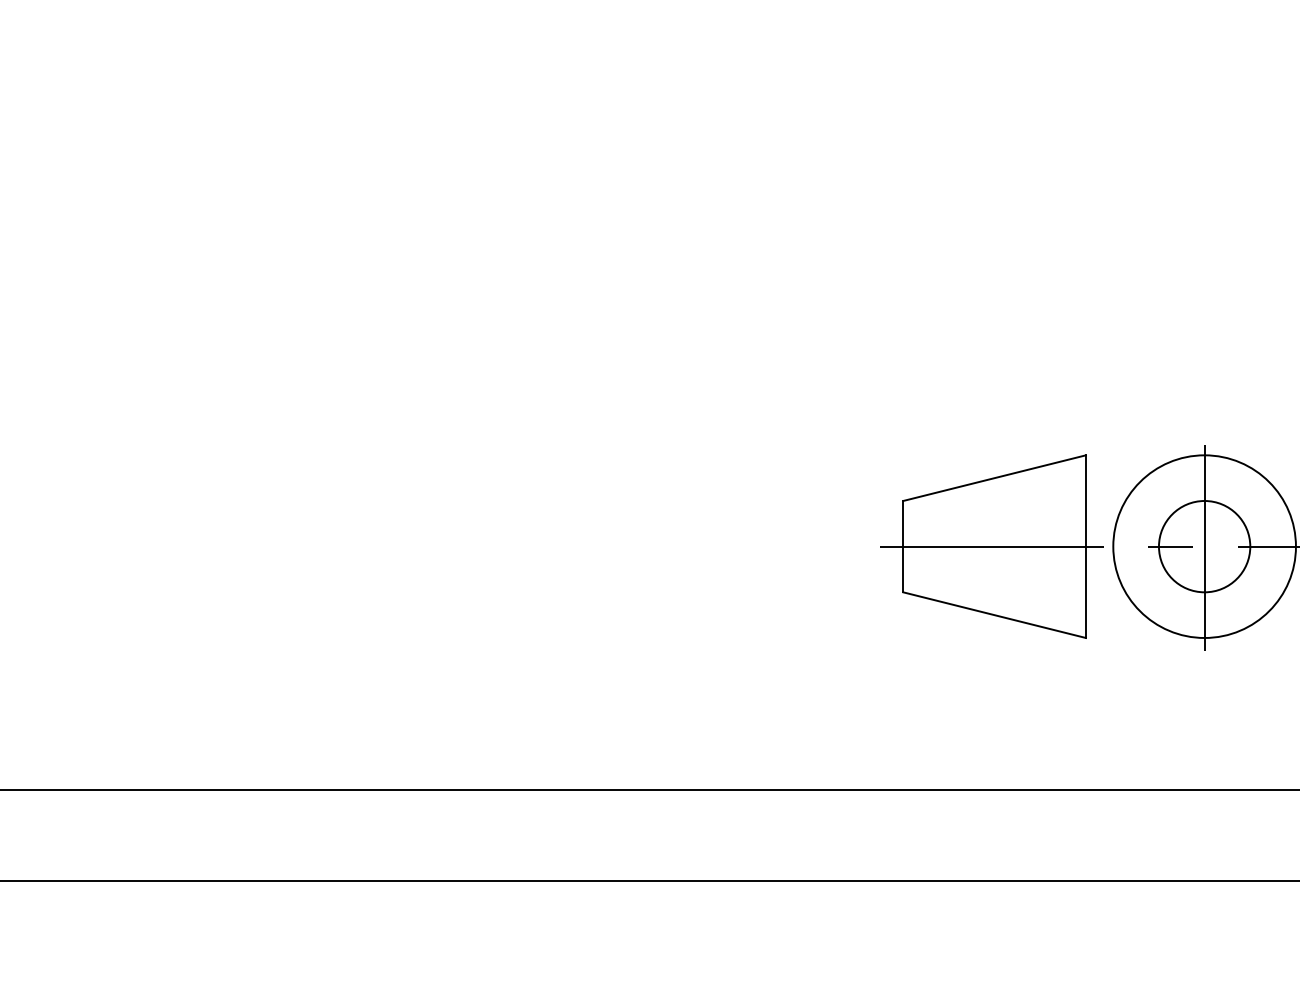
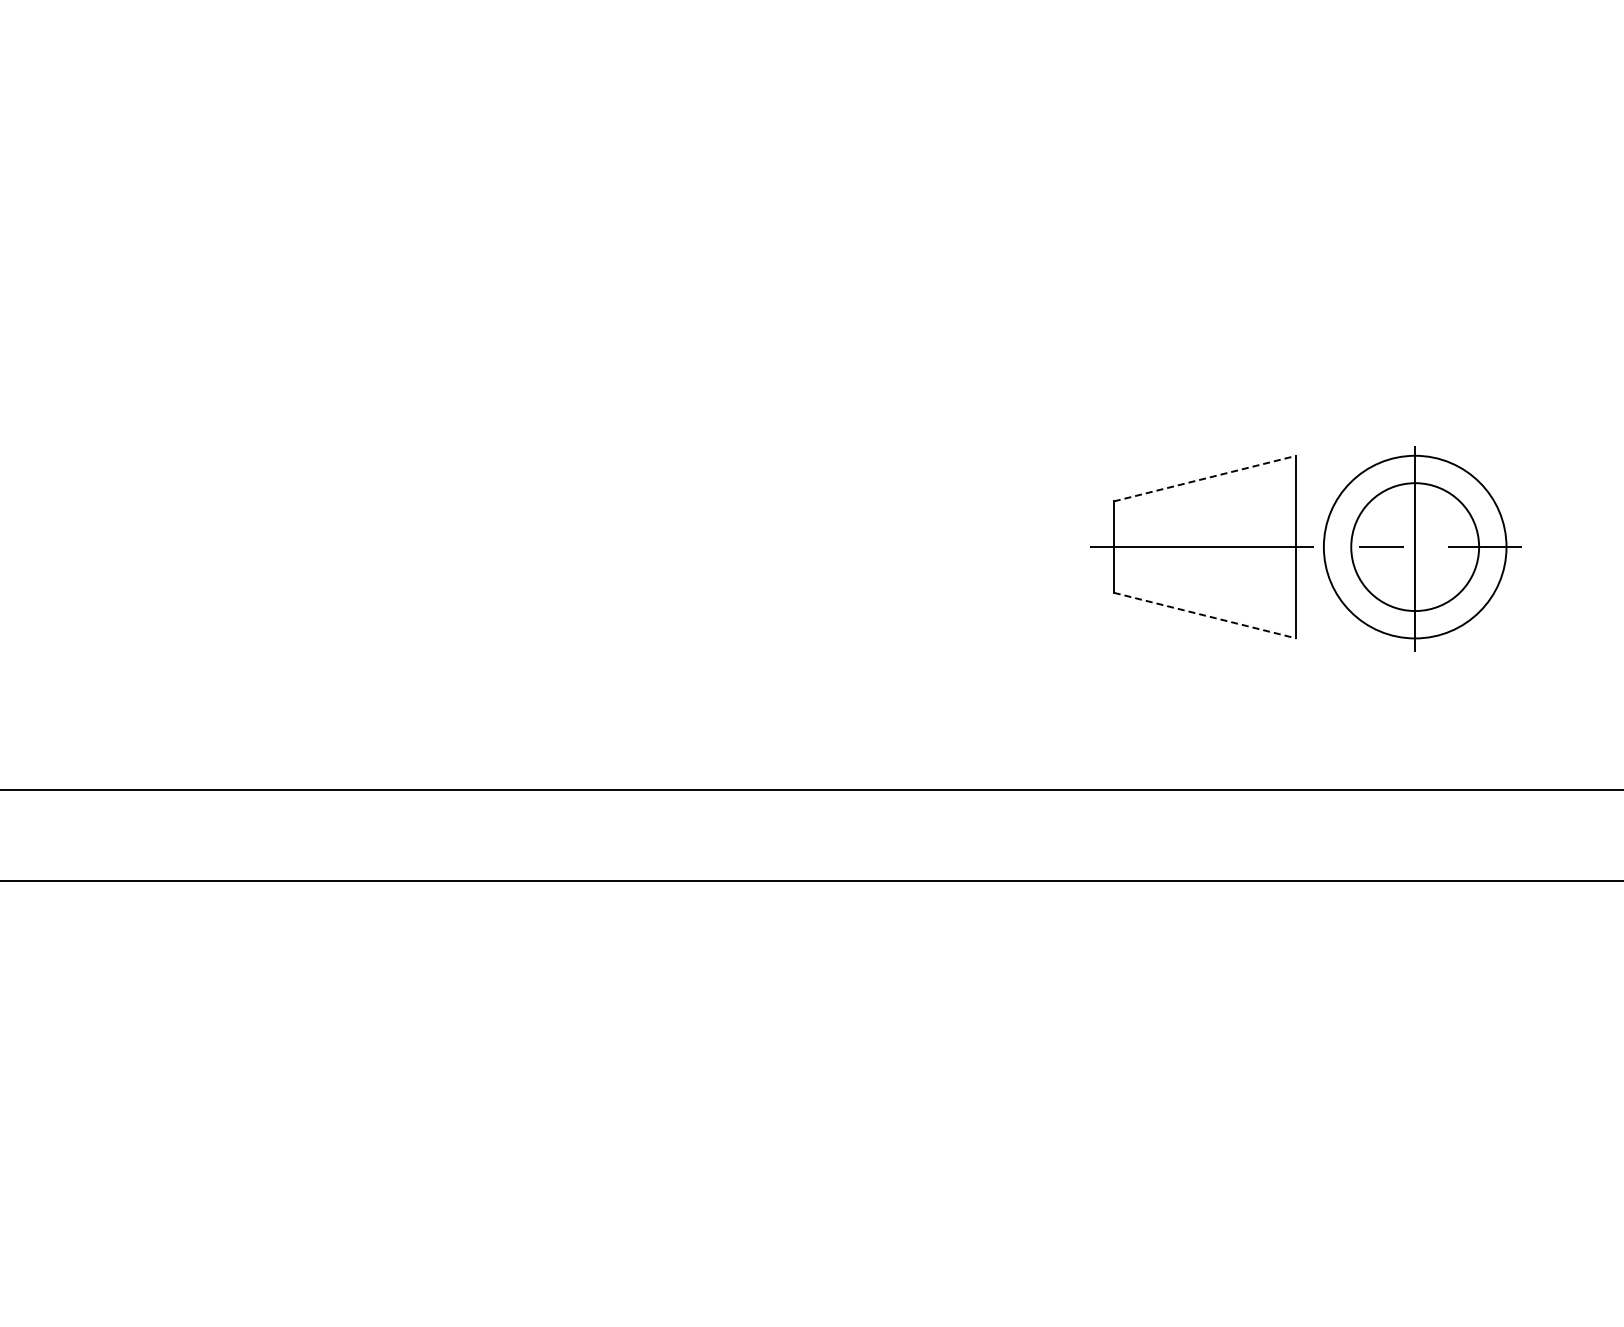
line: (994, 478) -> (1205, 478), solid -> dashed
circle: (1203, 546) -> (1414, 546), size x1.4
line: (994, 615) -> (1205, 615), solid -> dashed

